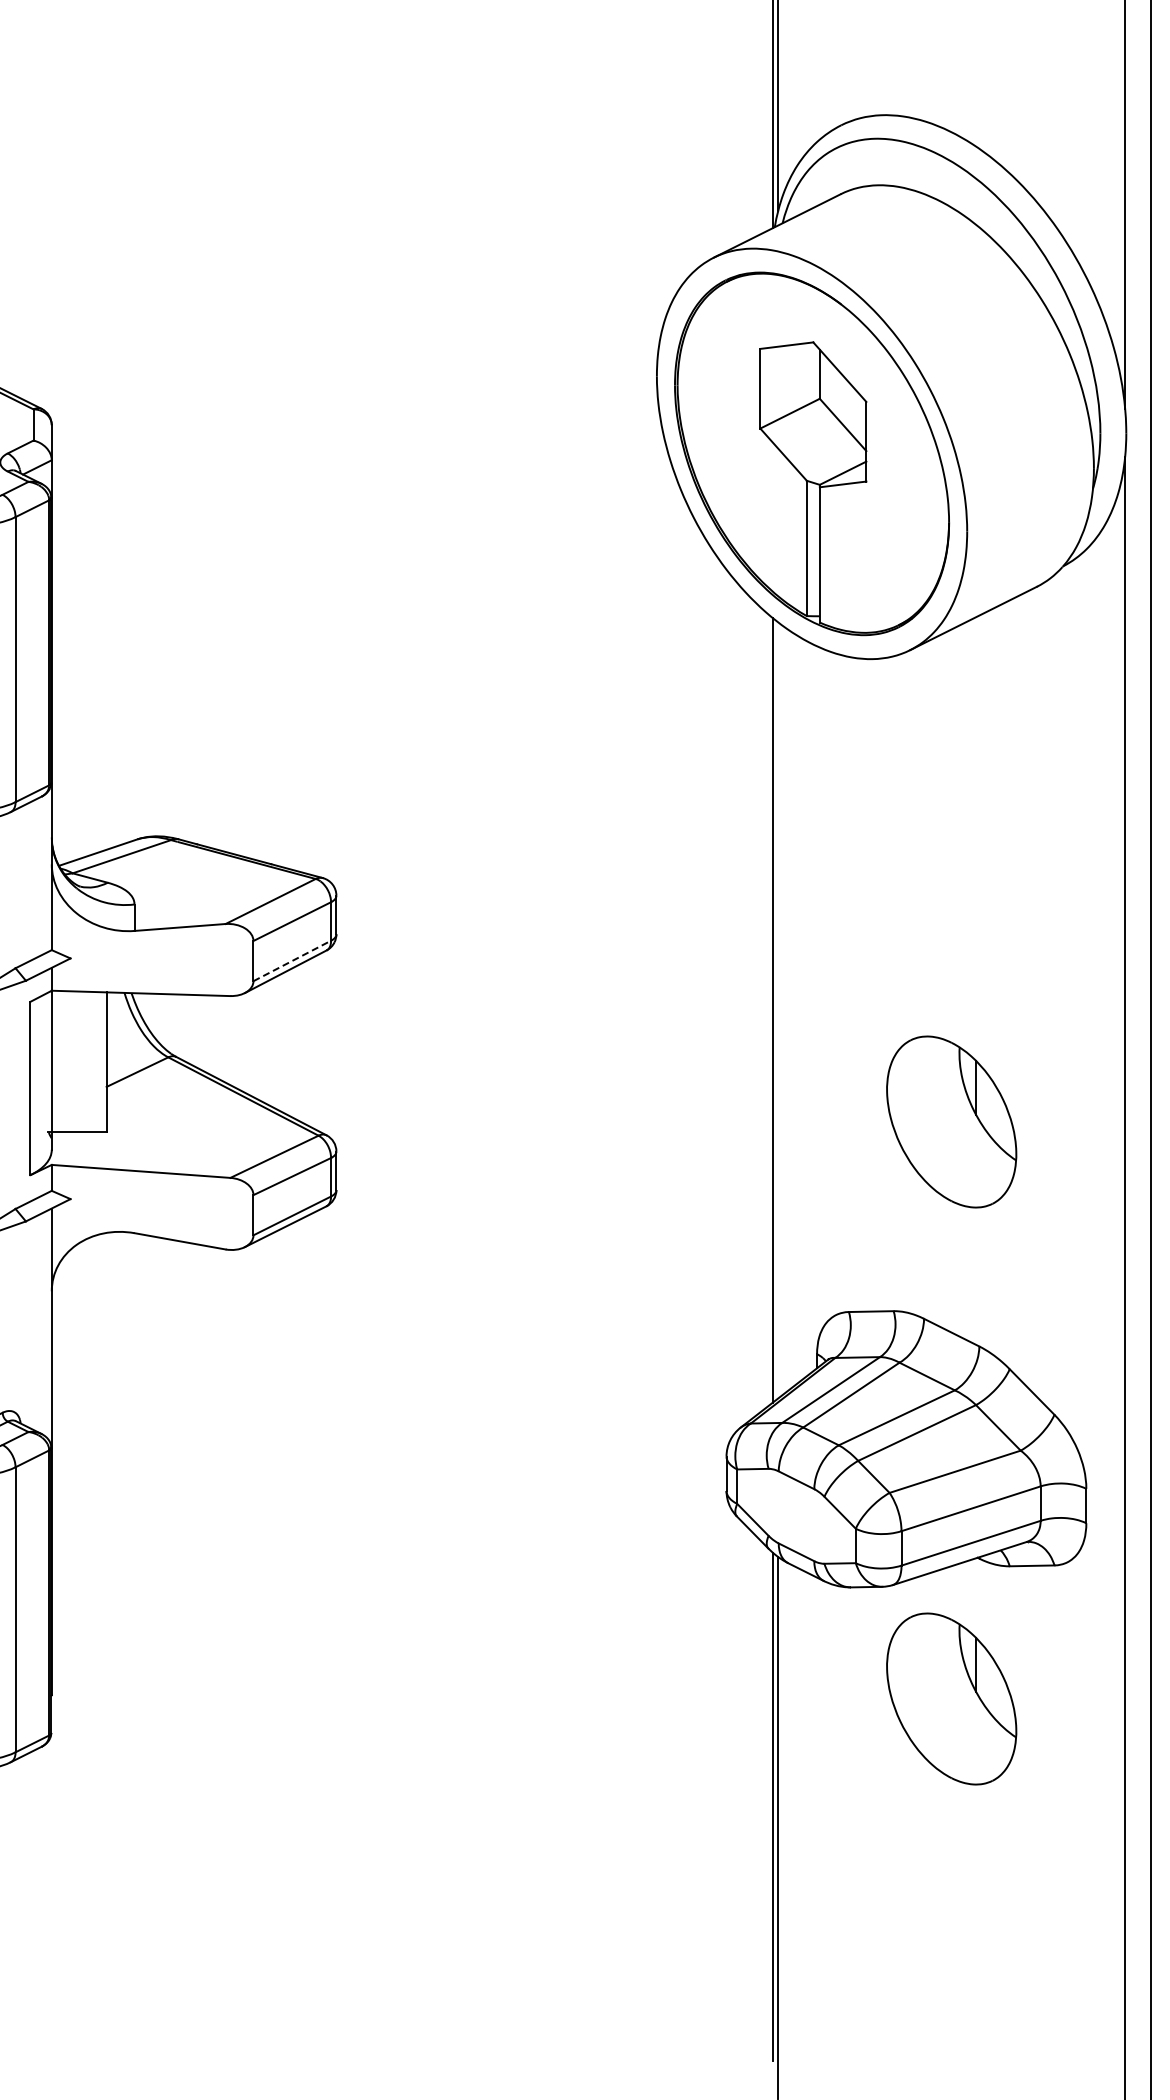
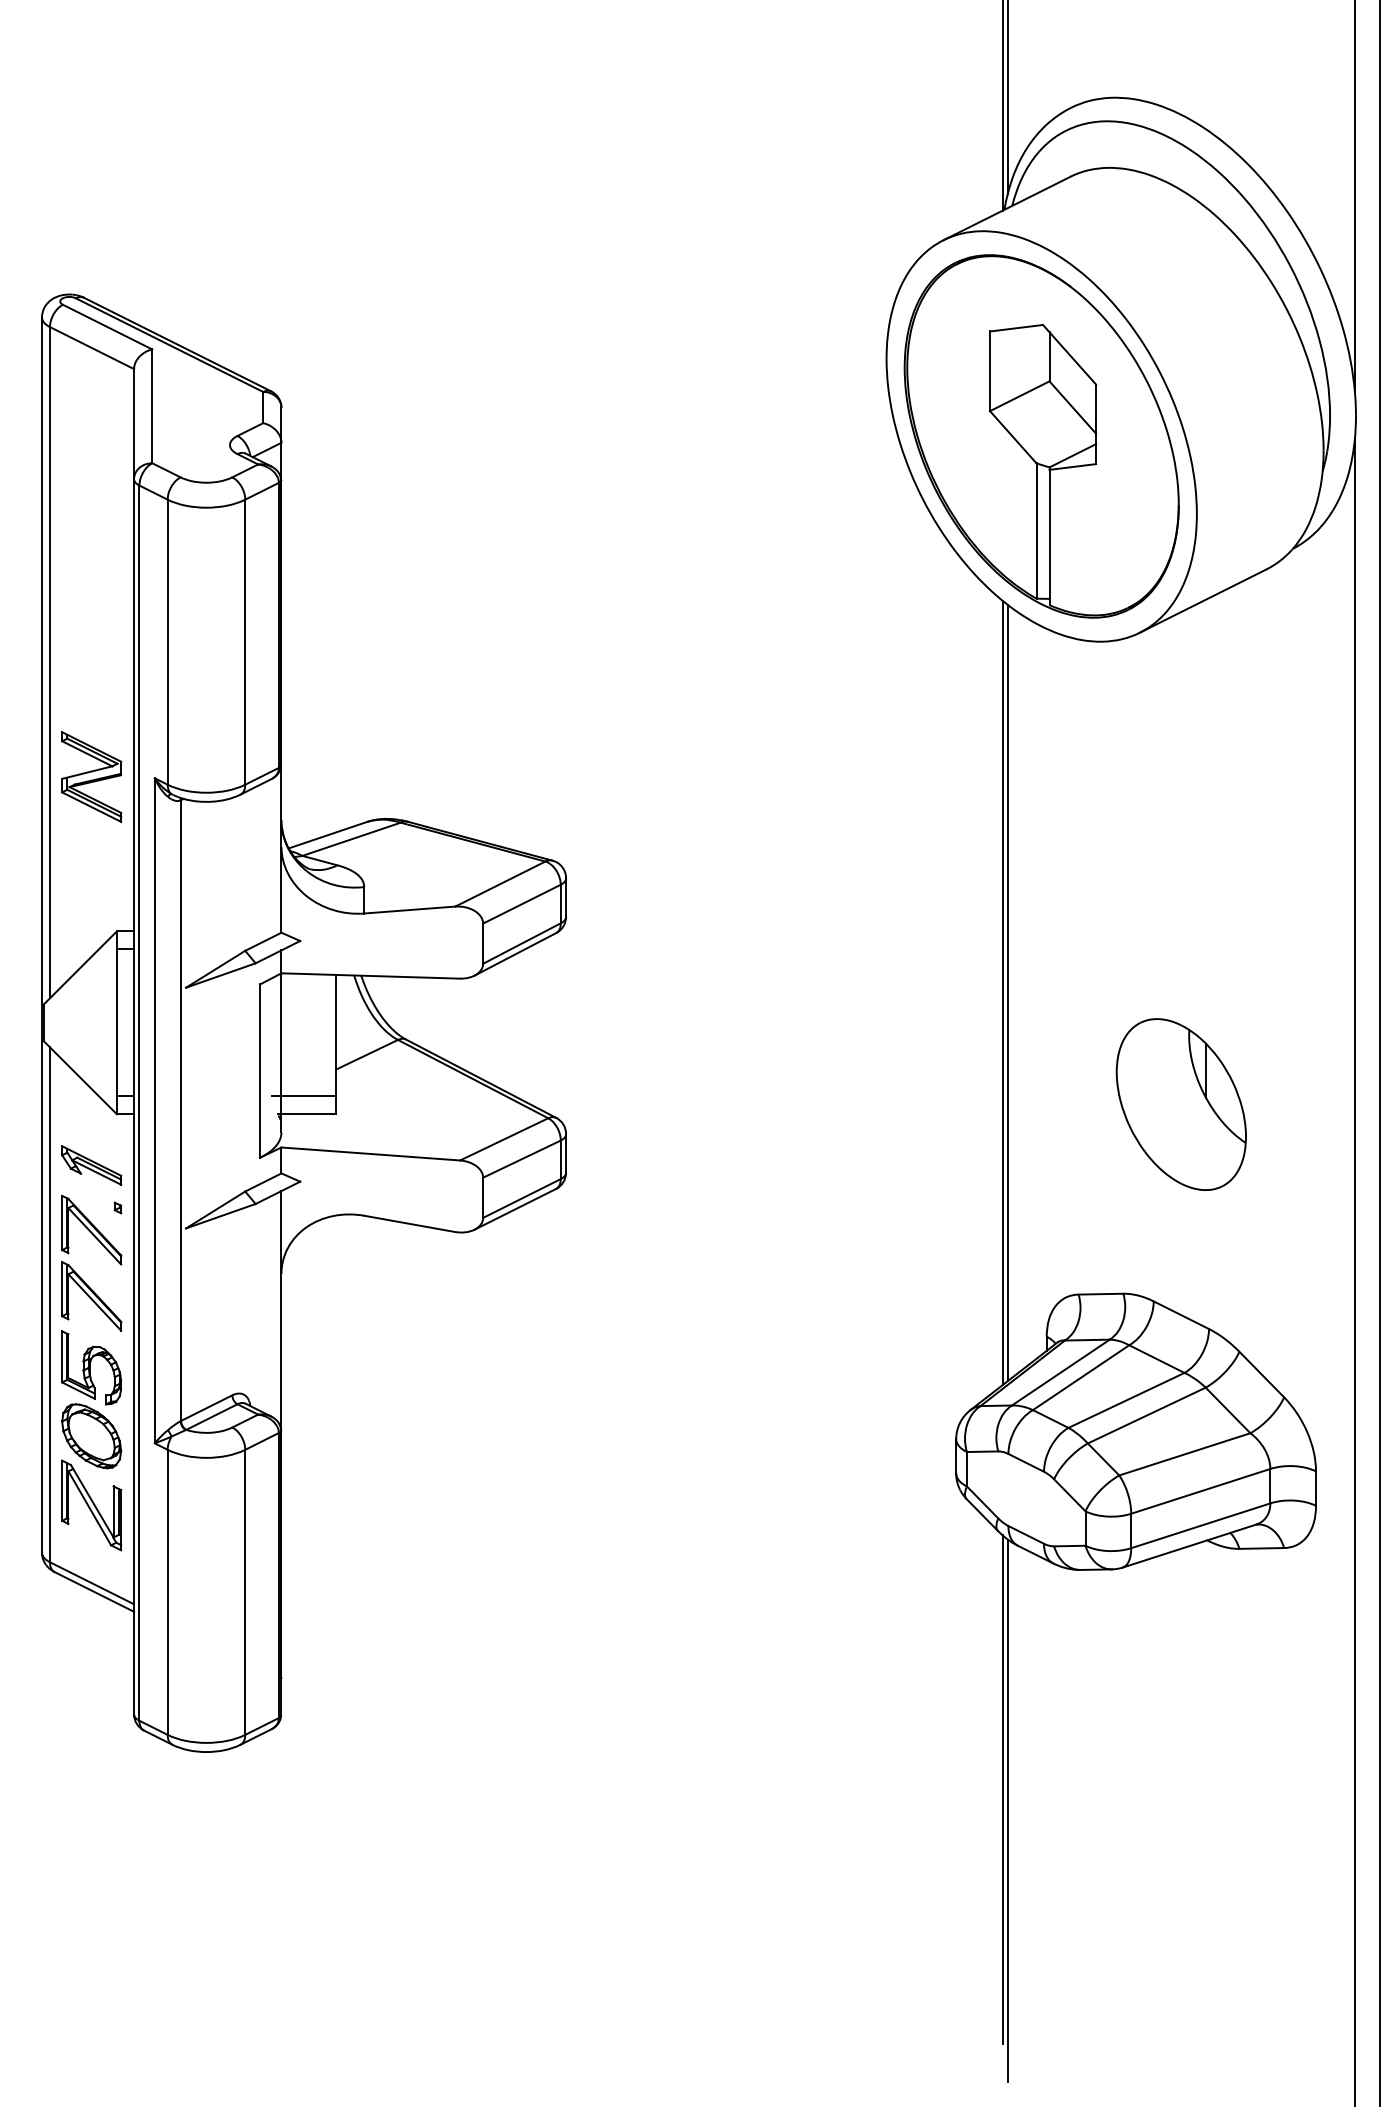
line: (291, 960) -> (521, 943), dashed -> solid
line: (777, 1009) -> (1007, 992), added
line: (74, 1113) -> (304, 1096), added
part: (950, 1698) -> (1180, 1681), removed

